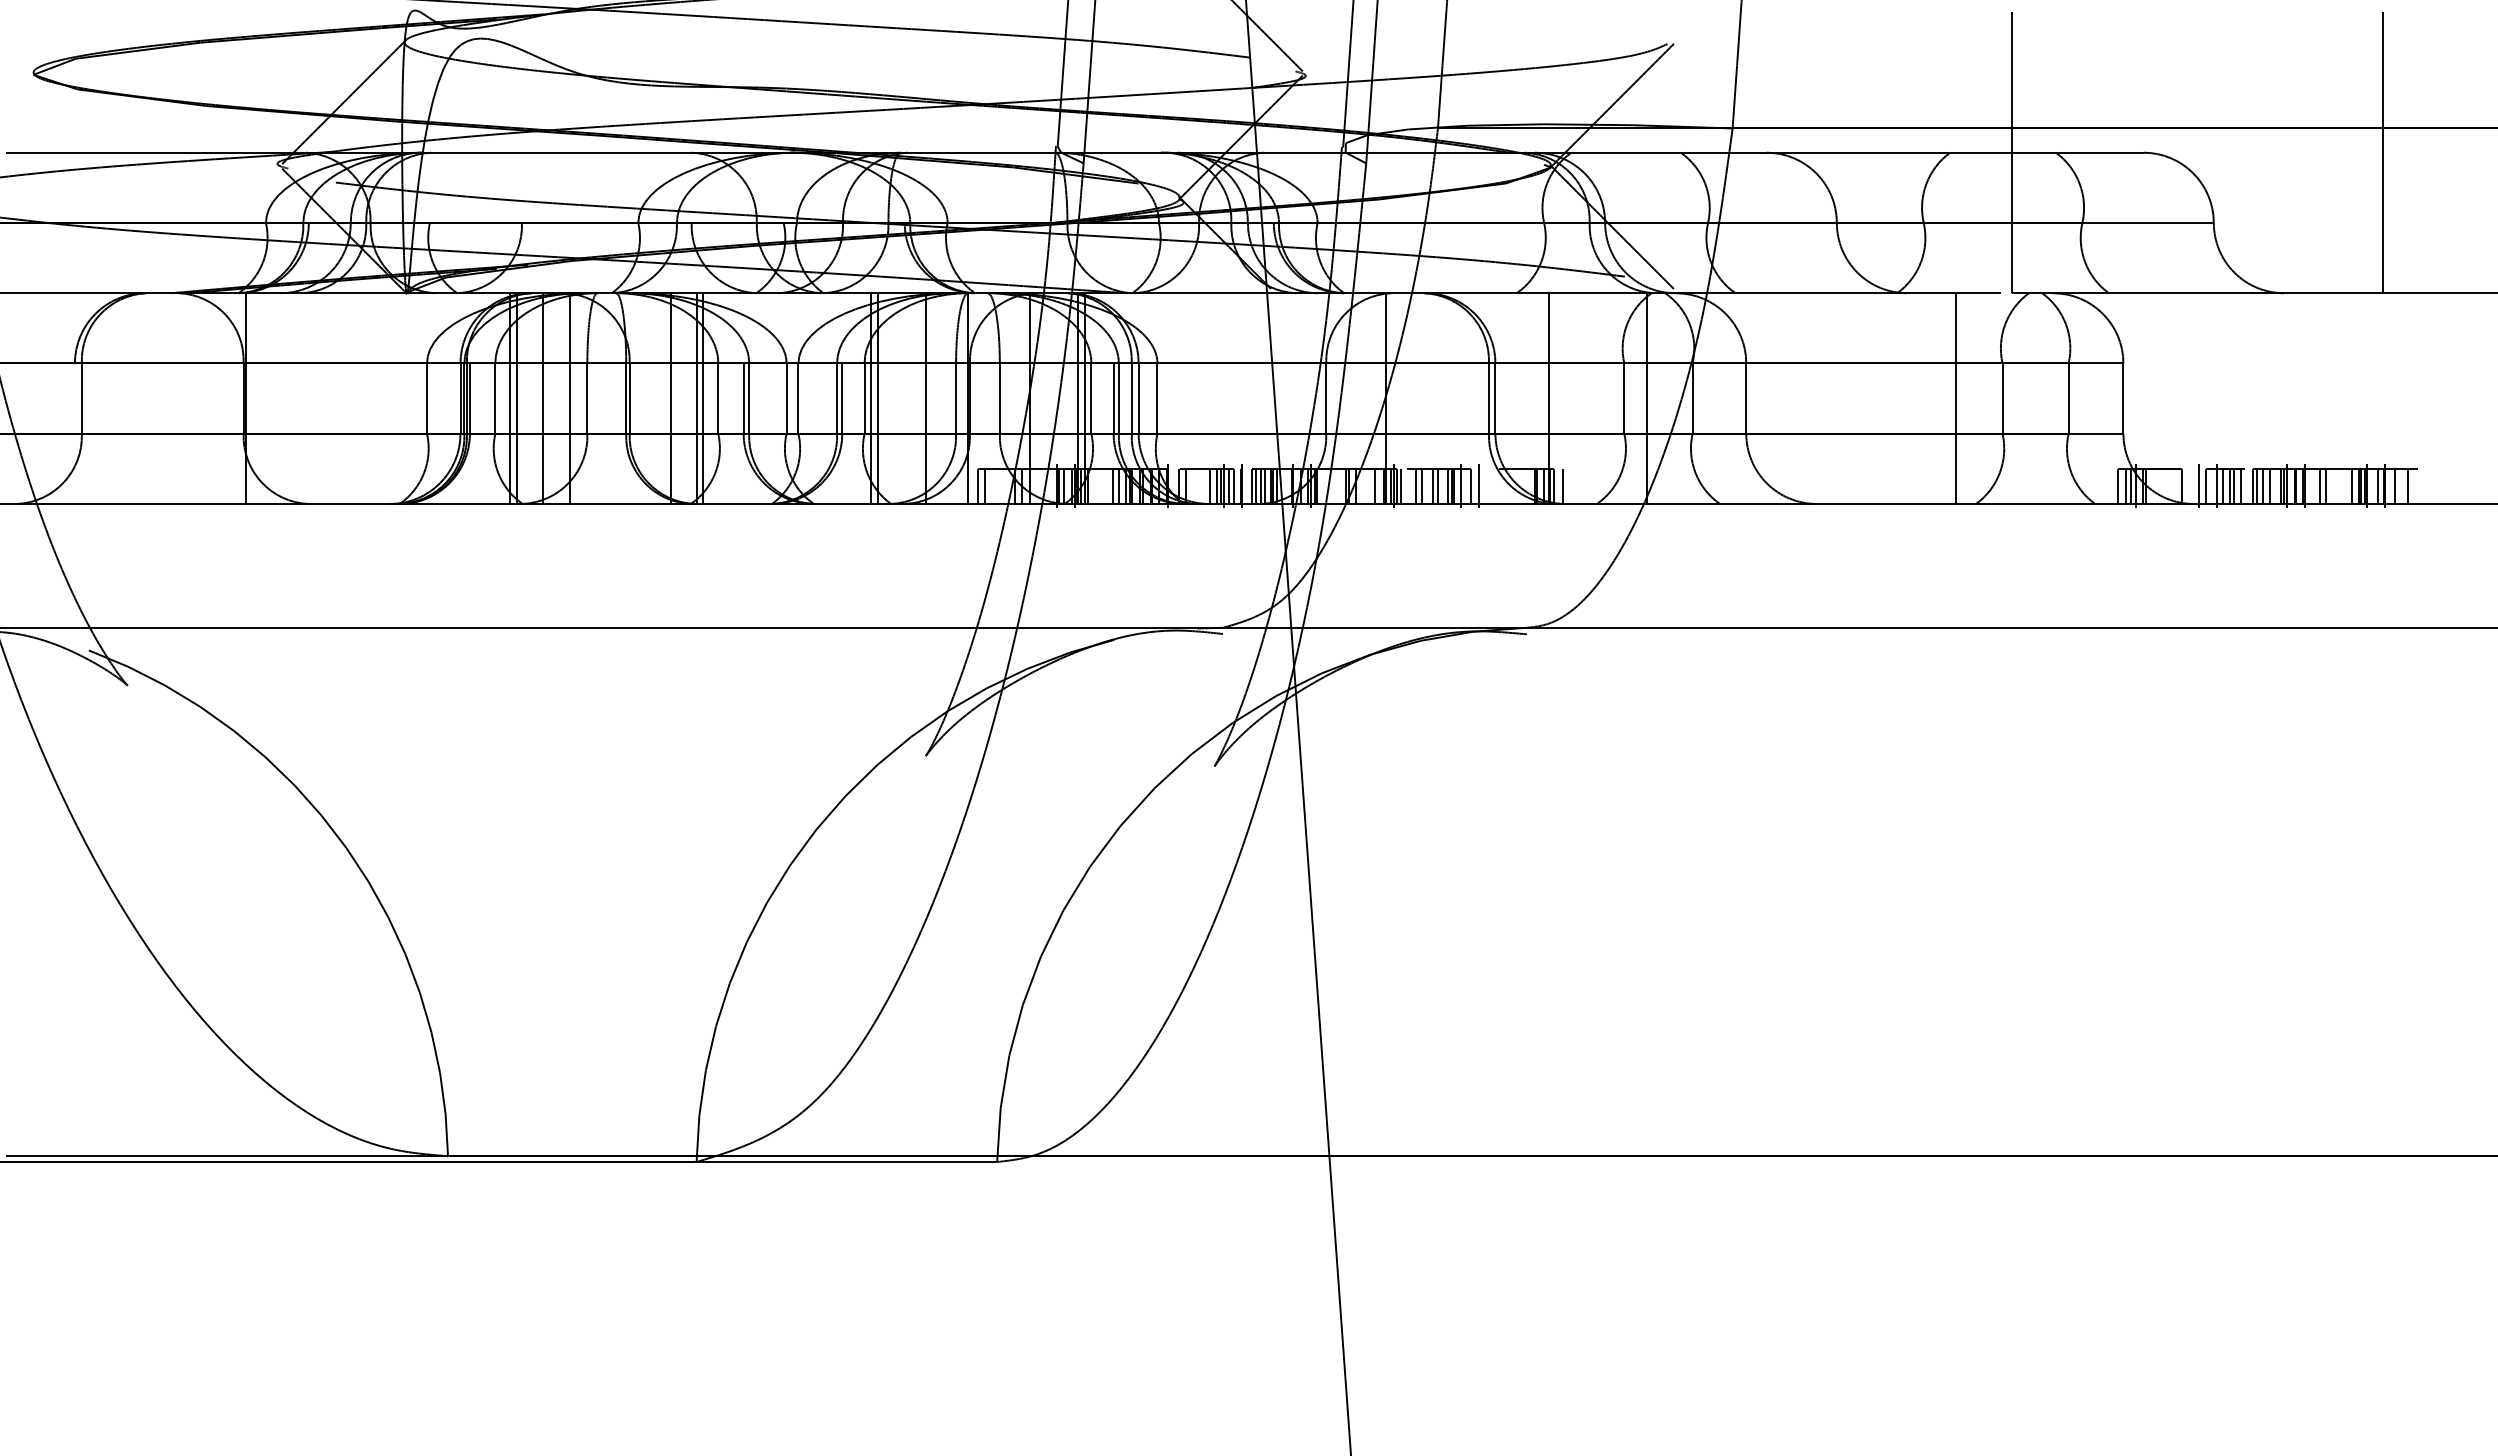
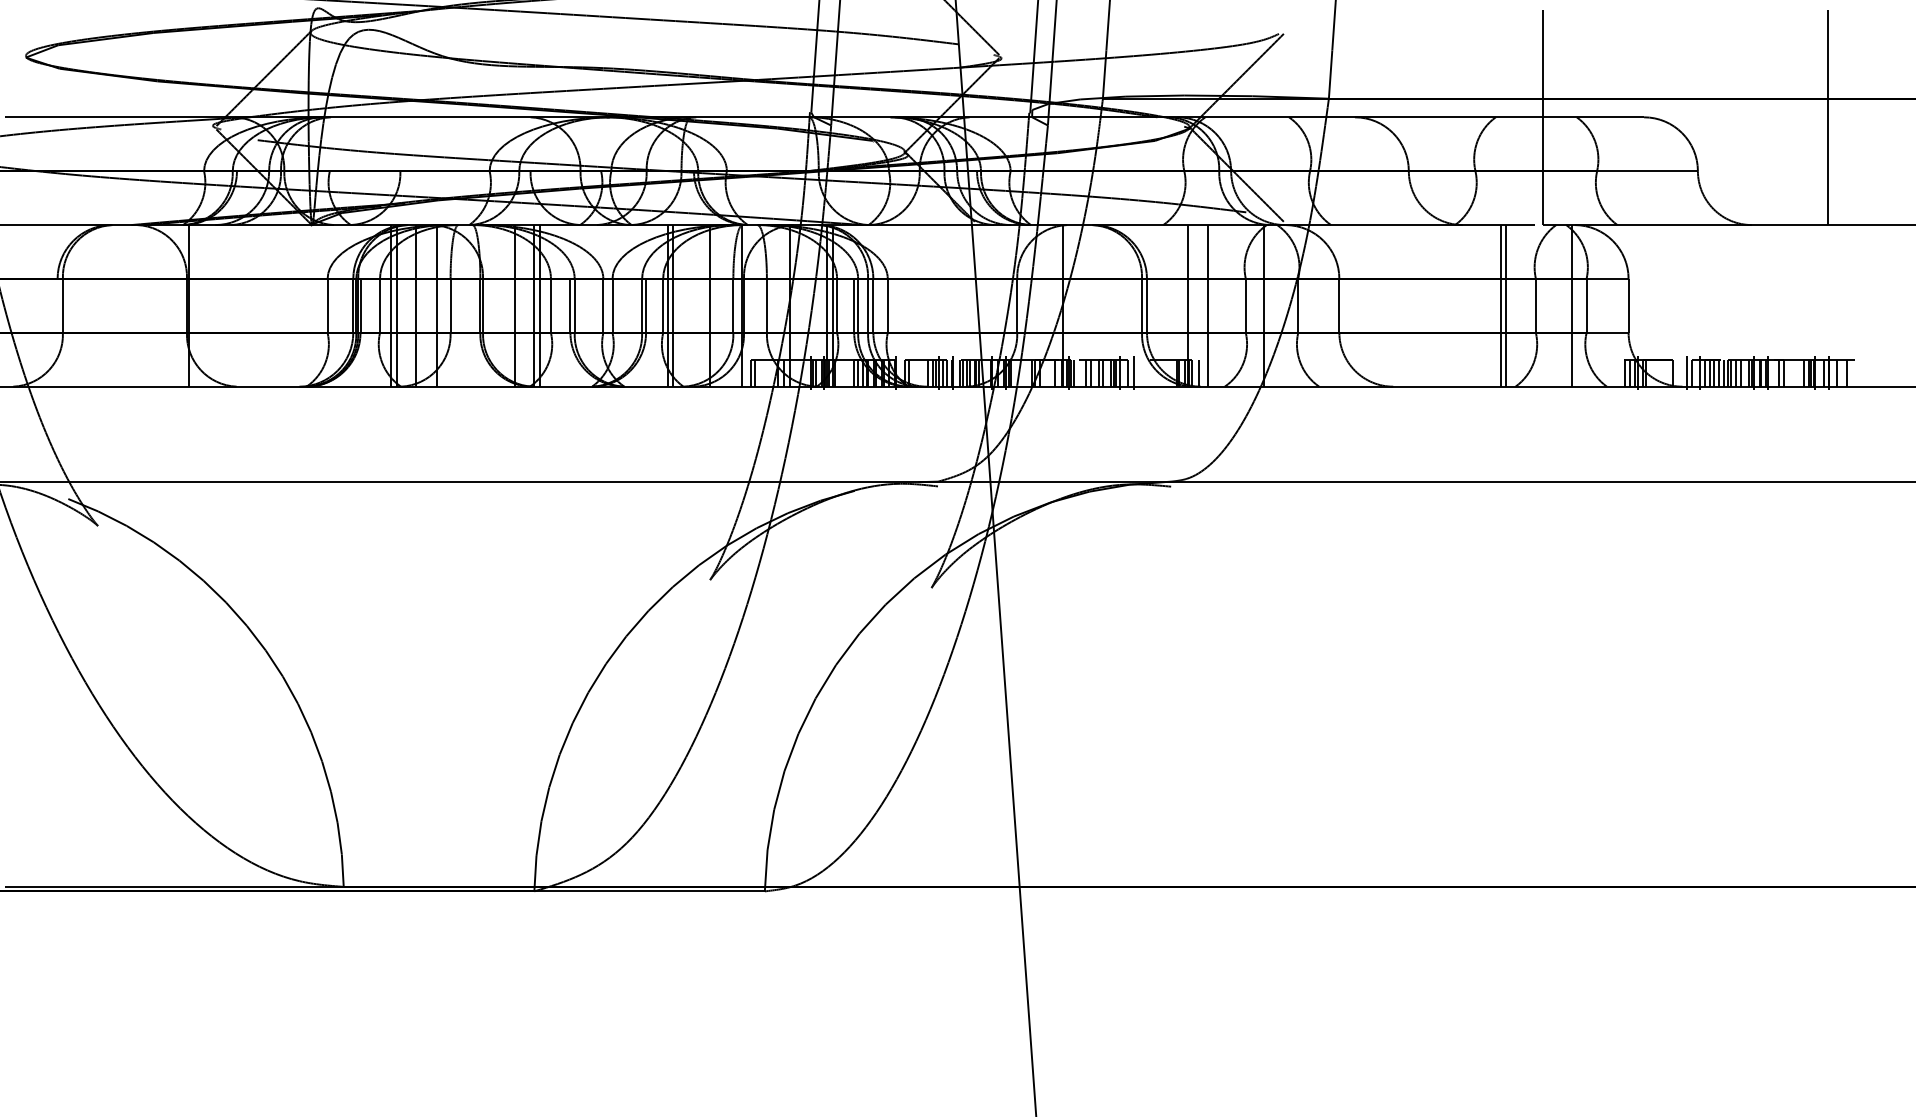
line: (1574, 398) -> (1207, 305), added
line: (1963, 398) -> (1505, 305), added
line: (2049, 398) -> (1571, 305), added
line: (2247, 485) -> (1723, 372), added

